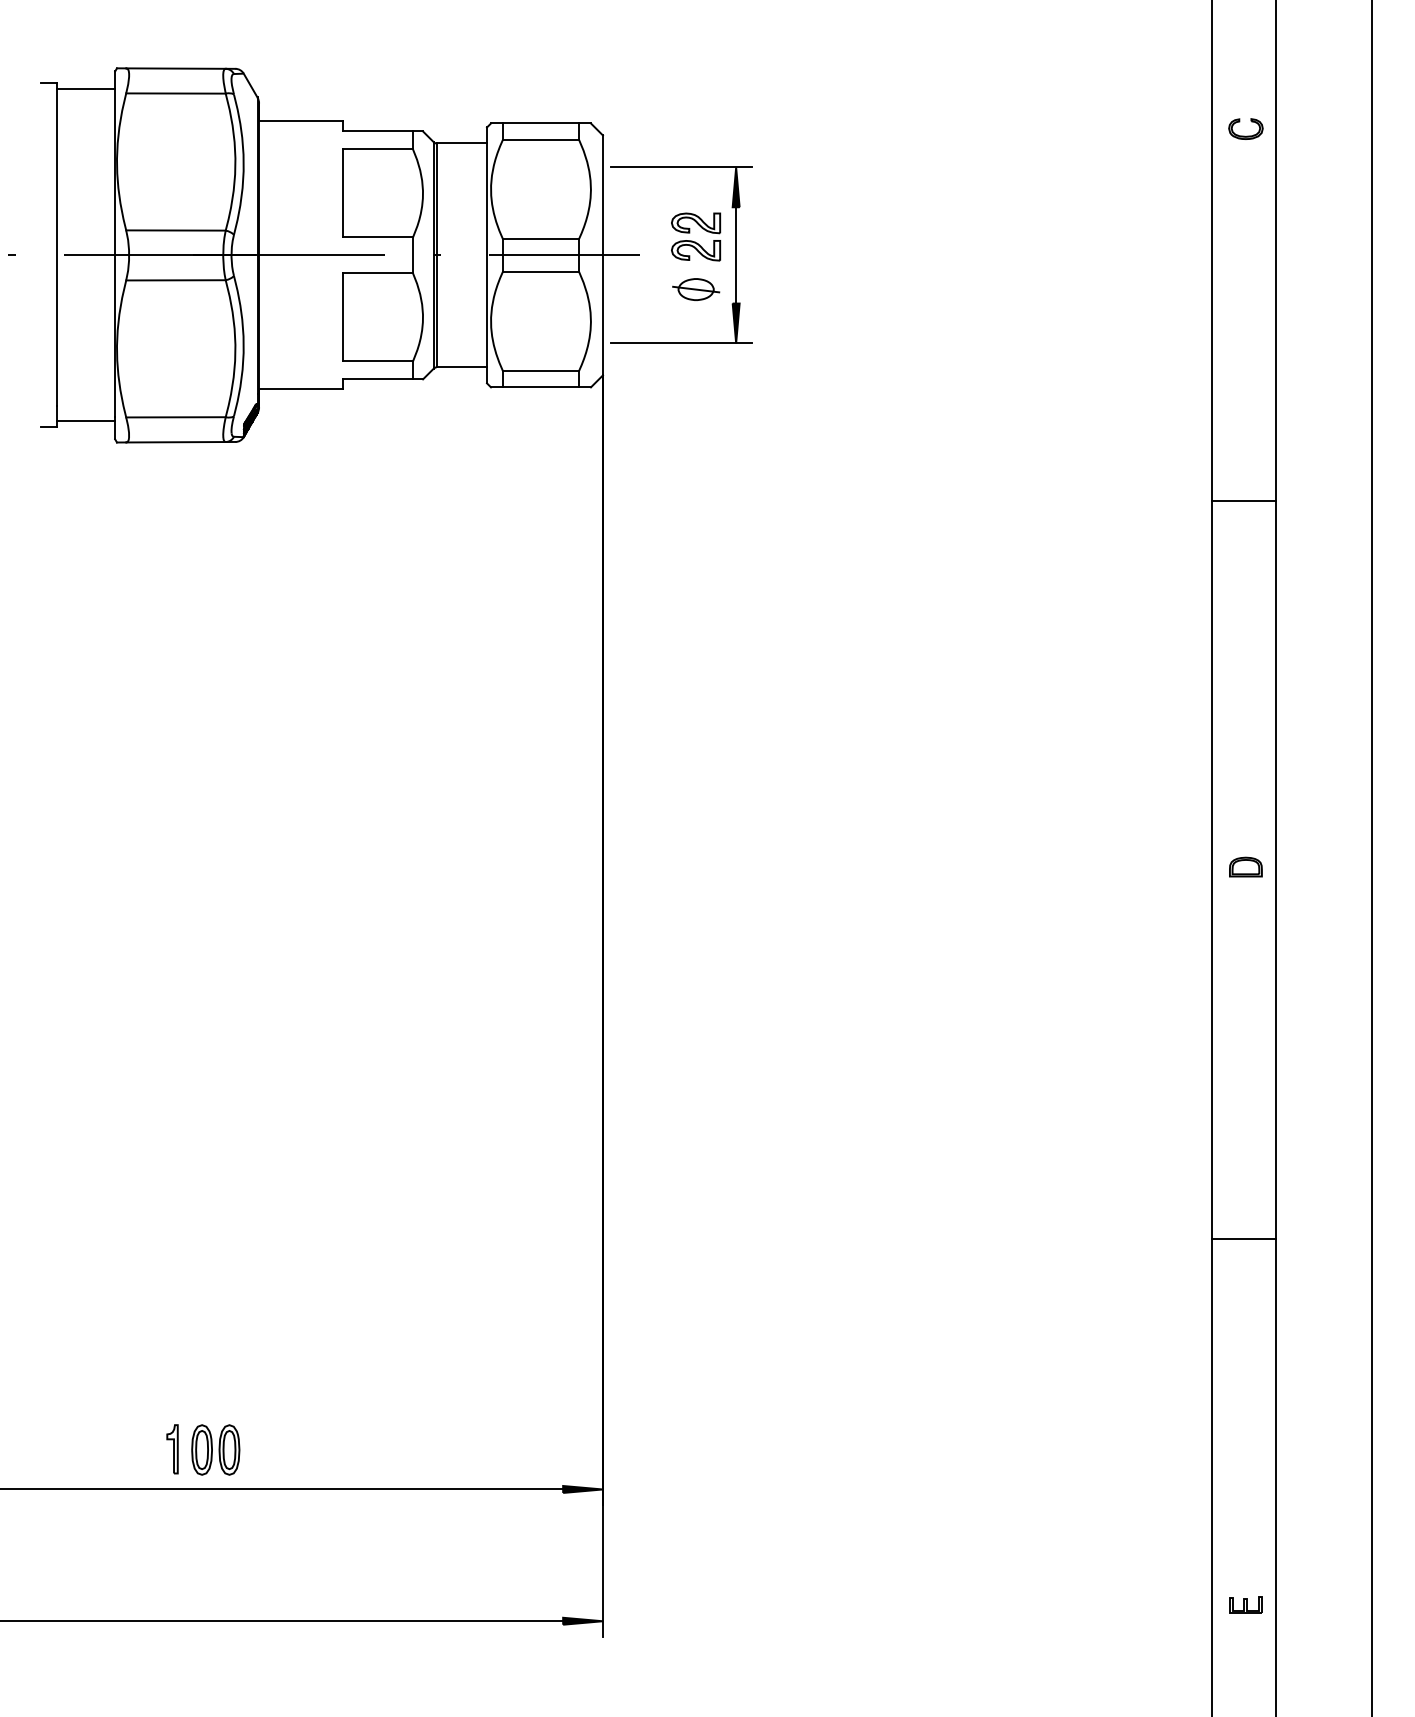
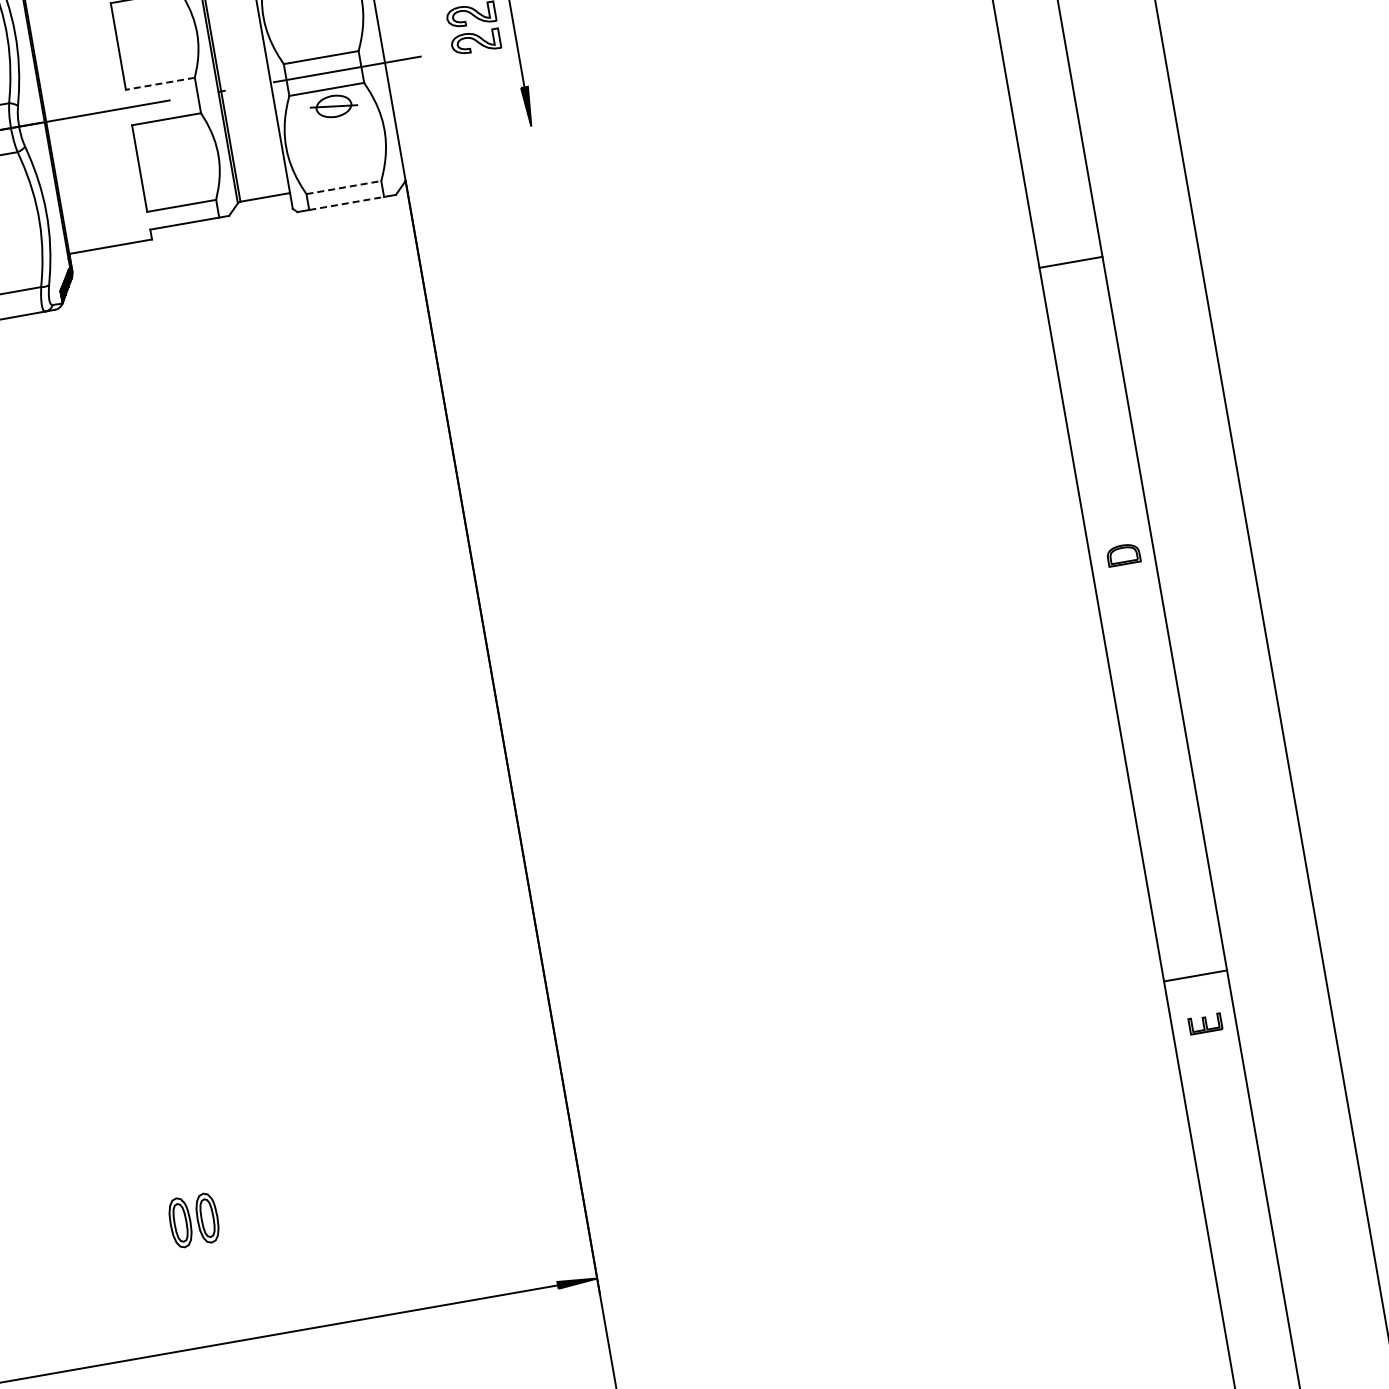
line: (378, 237) -> (160, 83), solid -> dashed
part: (696, 289) -> (334, 106), moved
line: (681, 343) -> (477, 136), removed
line: (541, 371) -> (344, 187), solid -> dashed
line: (541, 387) -> (347, 203), solid -> dashed
line: (1244, 500) -> (1071, 261), moved
line: (1244, 1239) -> (1195, 976), moved
part: (172, 1449) -> (166, 1313), removed
part: (215, 1449) -> (193, 1220), moved
part: (1245, 1604) -> (1204, 1023), moved

